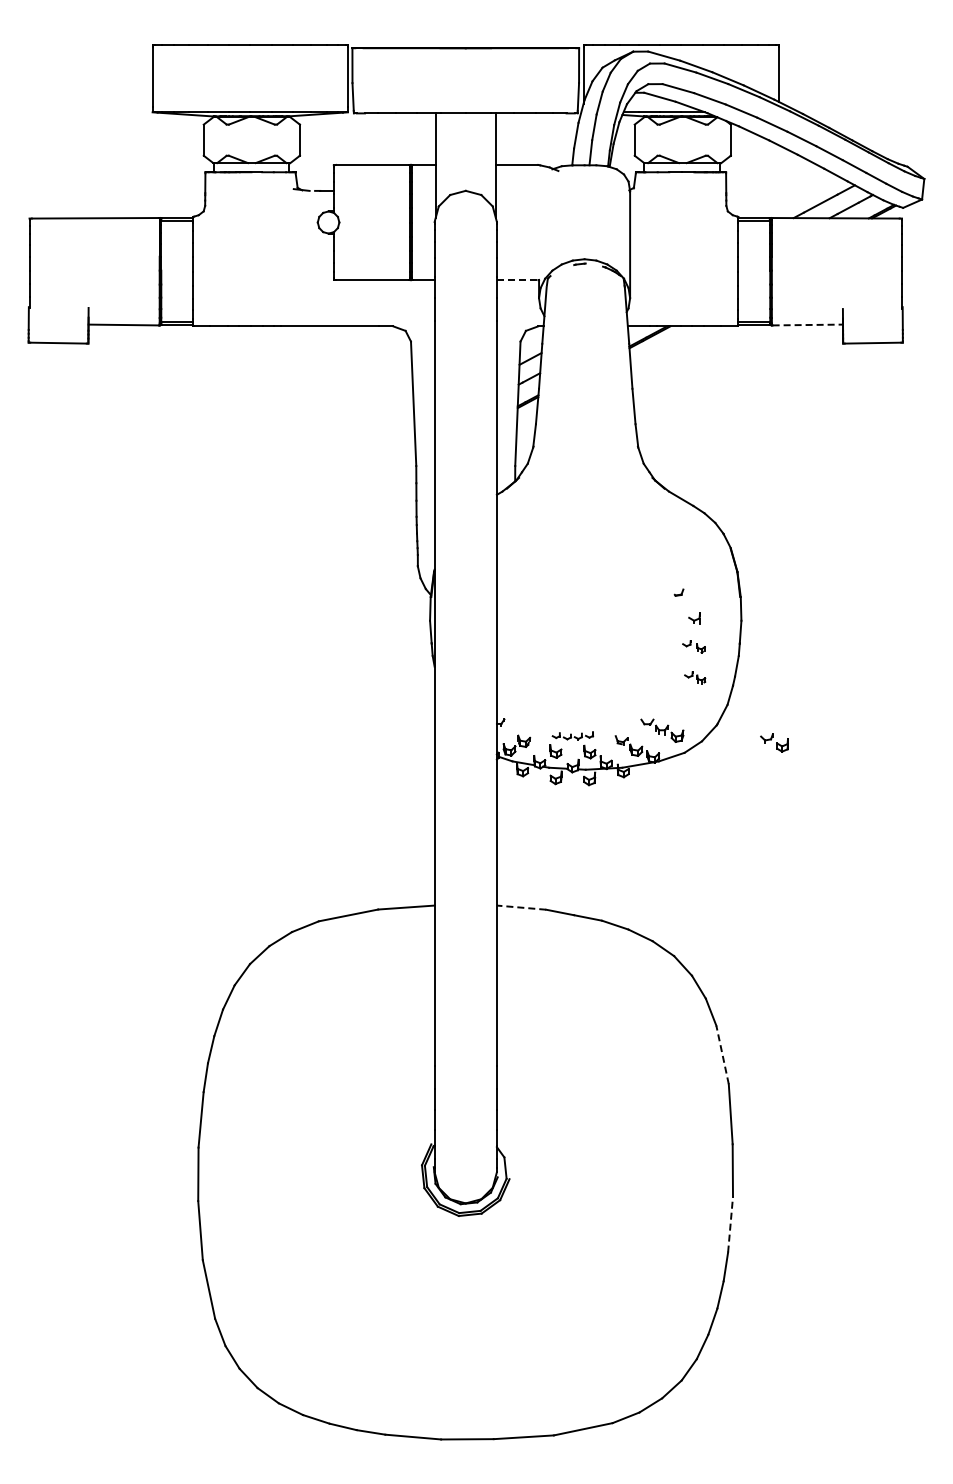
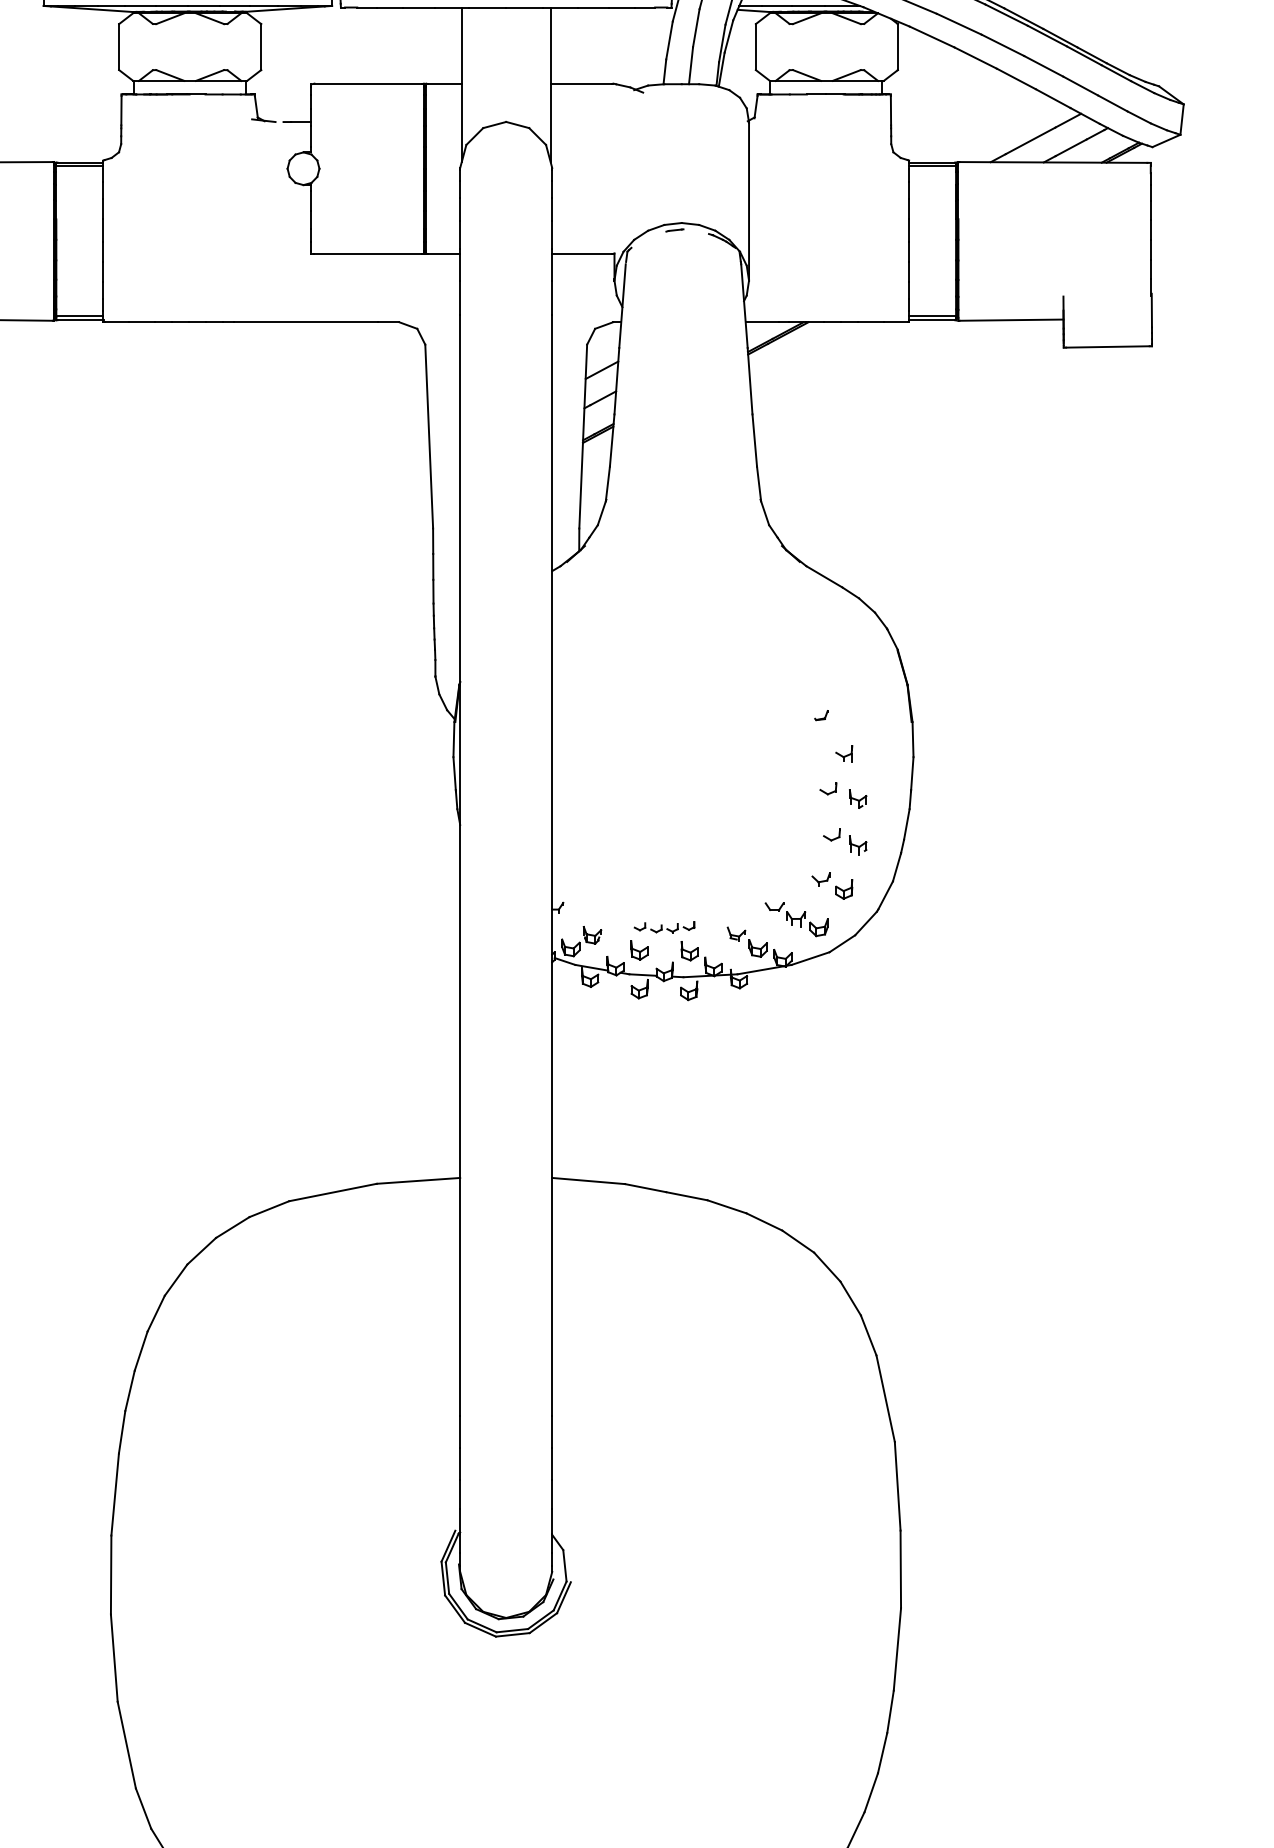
line: (517, 280) -> (582, 254), dashed -> solid
line: (808, 325) -> (1012, 320), dashed -> solid
part: (693, 646) -> (842, 795), size x1.43
part: (694, 677) -> (844, 840), size x1.43
part: (774, 742) -> (832, 885), moved
line: (521, 907) -> (588, 1180), dashed -> solid
line: (722, 1055) -> (885, 1399), dashed -> solid
line: (730, 1224) -> (897, 1649), dashed -> solid

